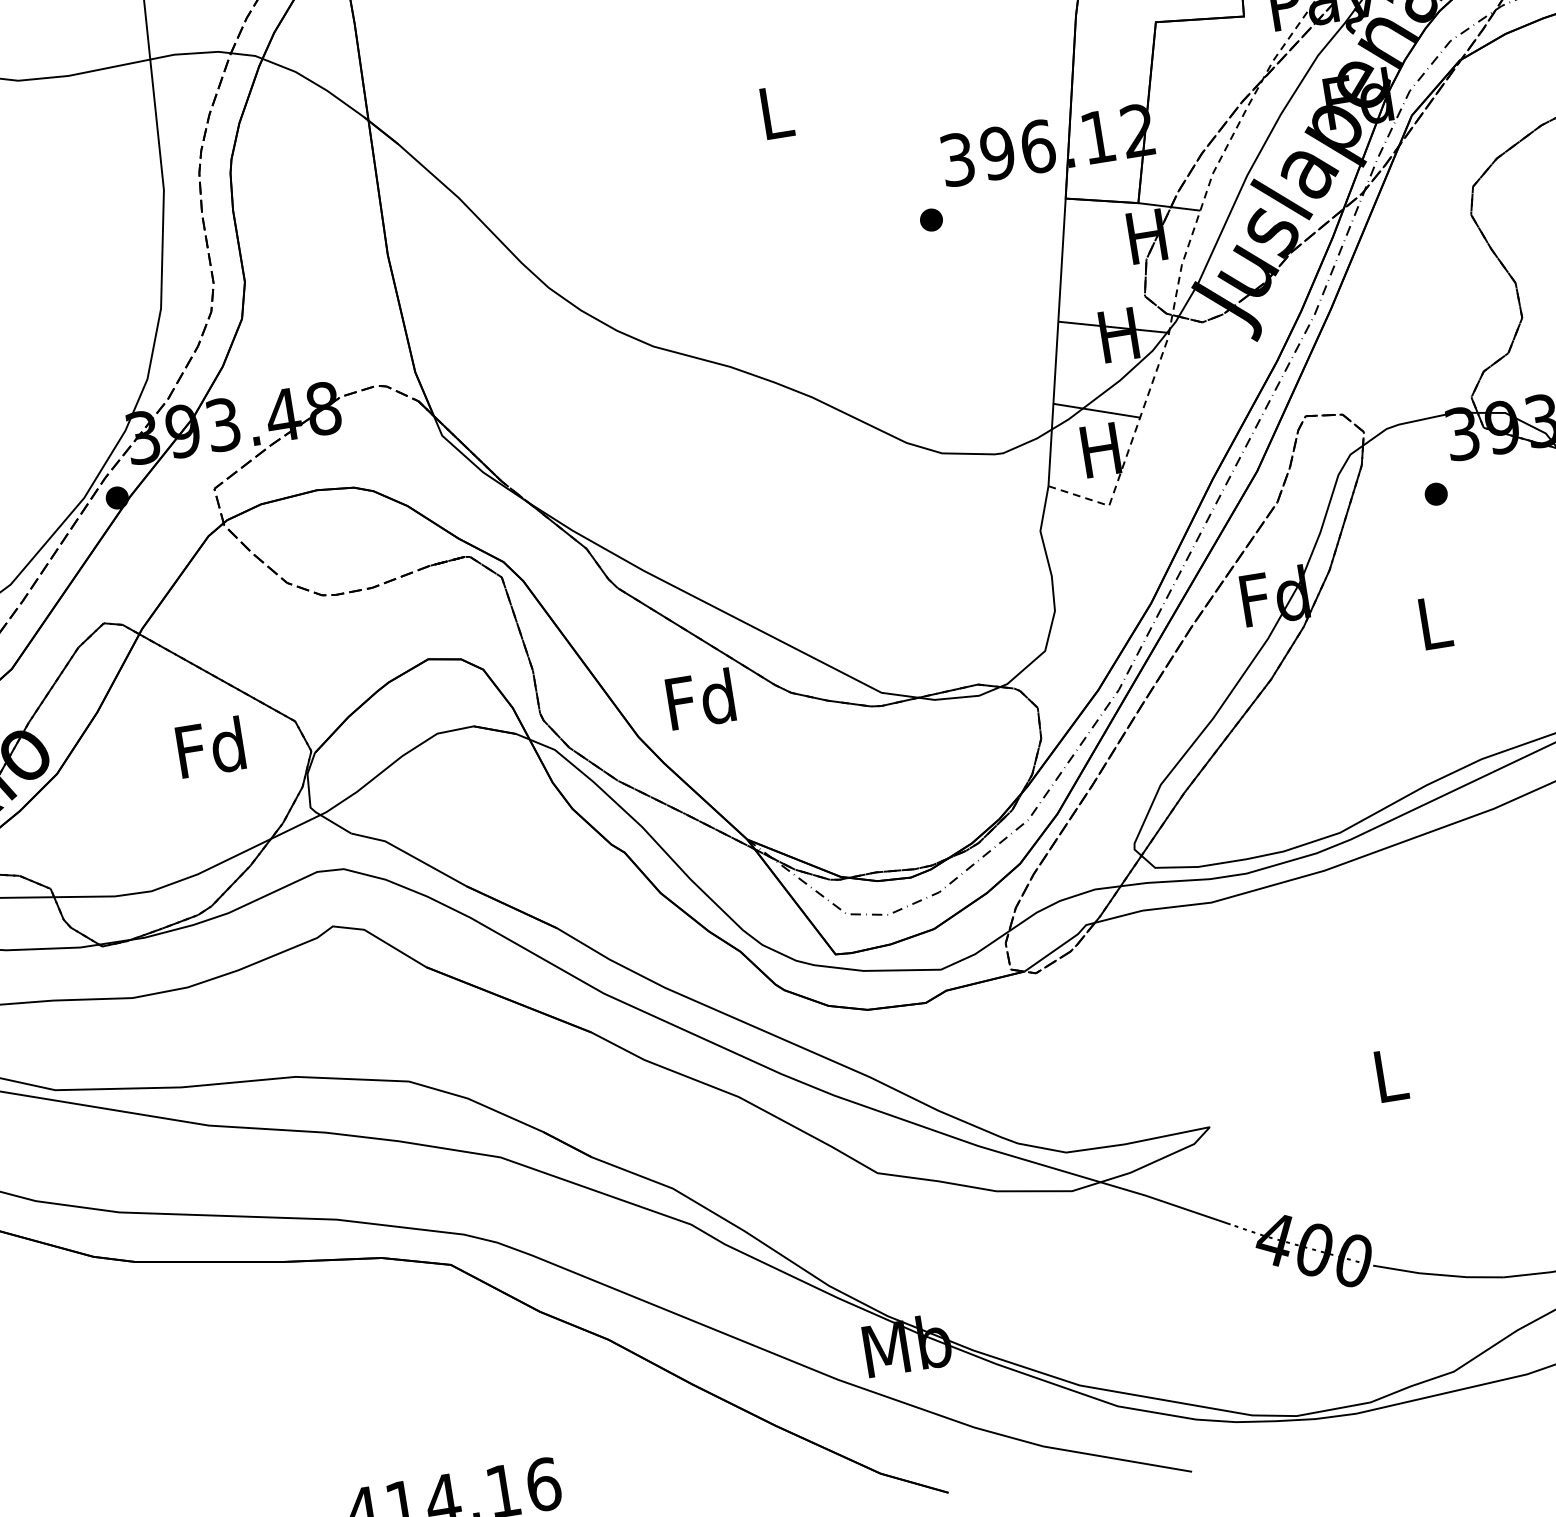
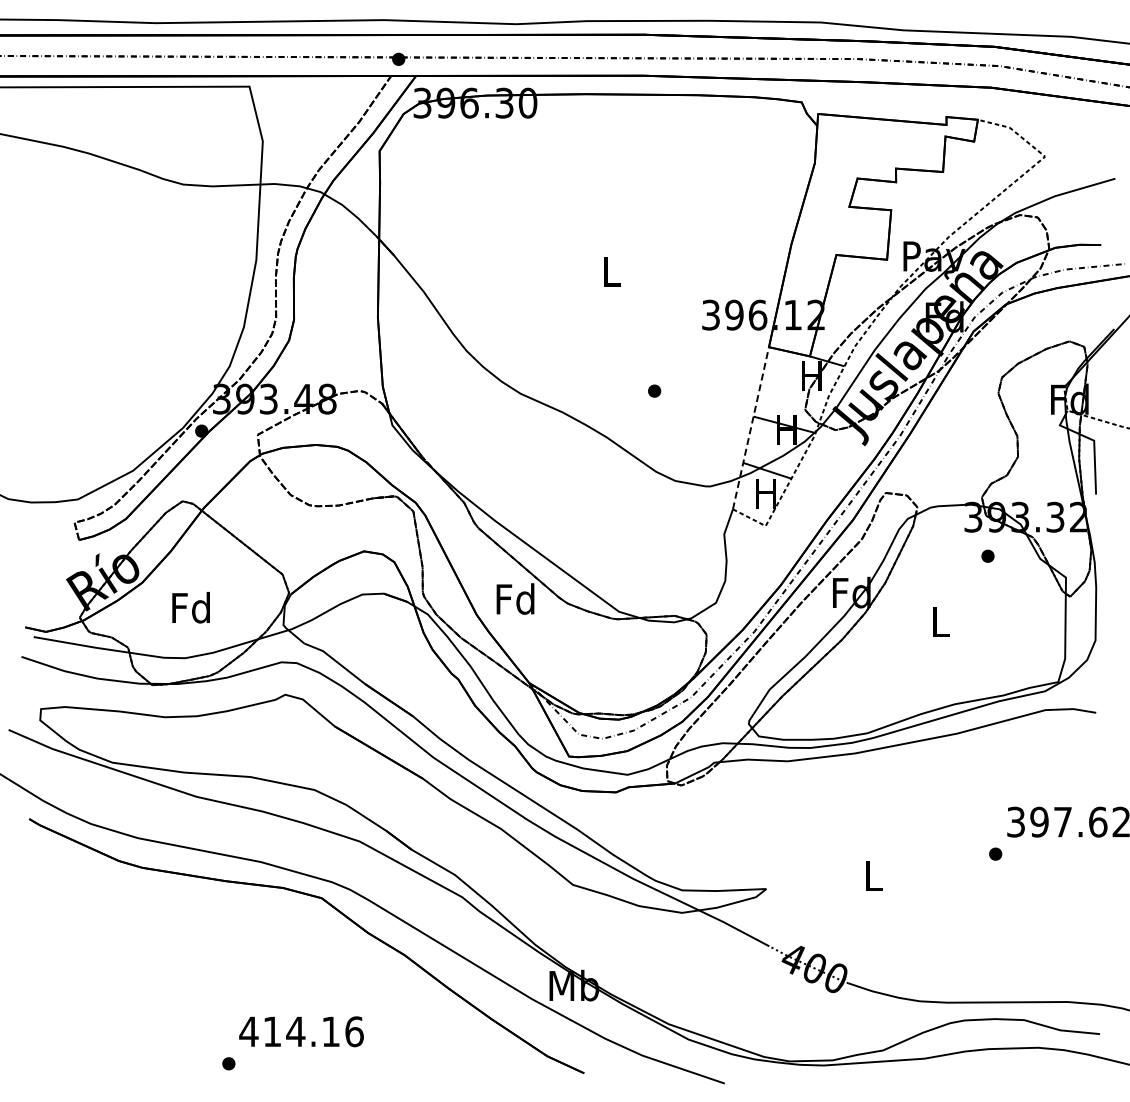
part: (931, 218) -> (654, 390), moved
line: (1057, 340) -> (751, 427), solid -> dashed
part: (1435, 493) -> (987, 555), moved
text: (209, 747) -> (190, 607), moved

